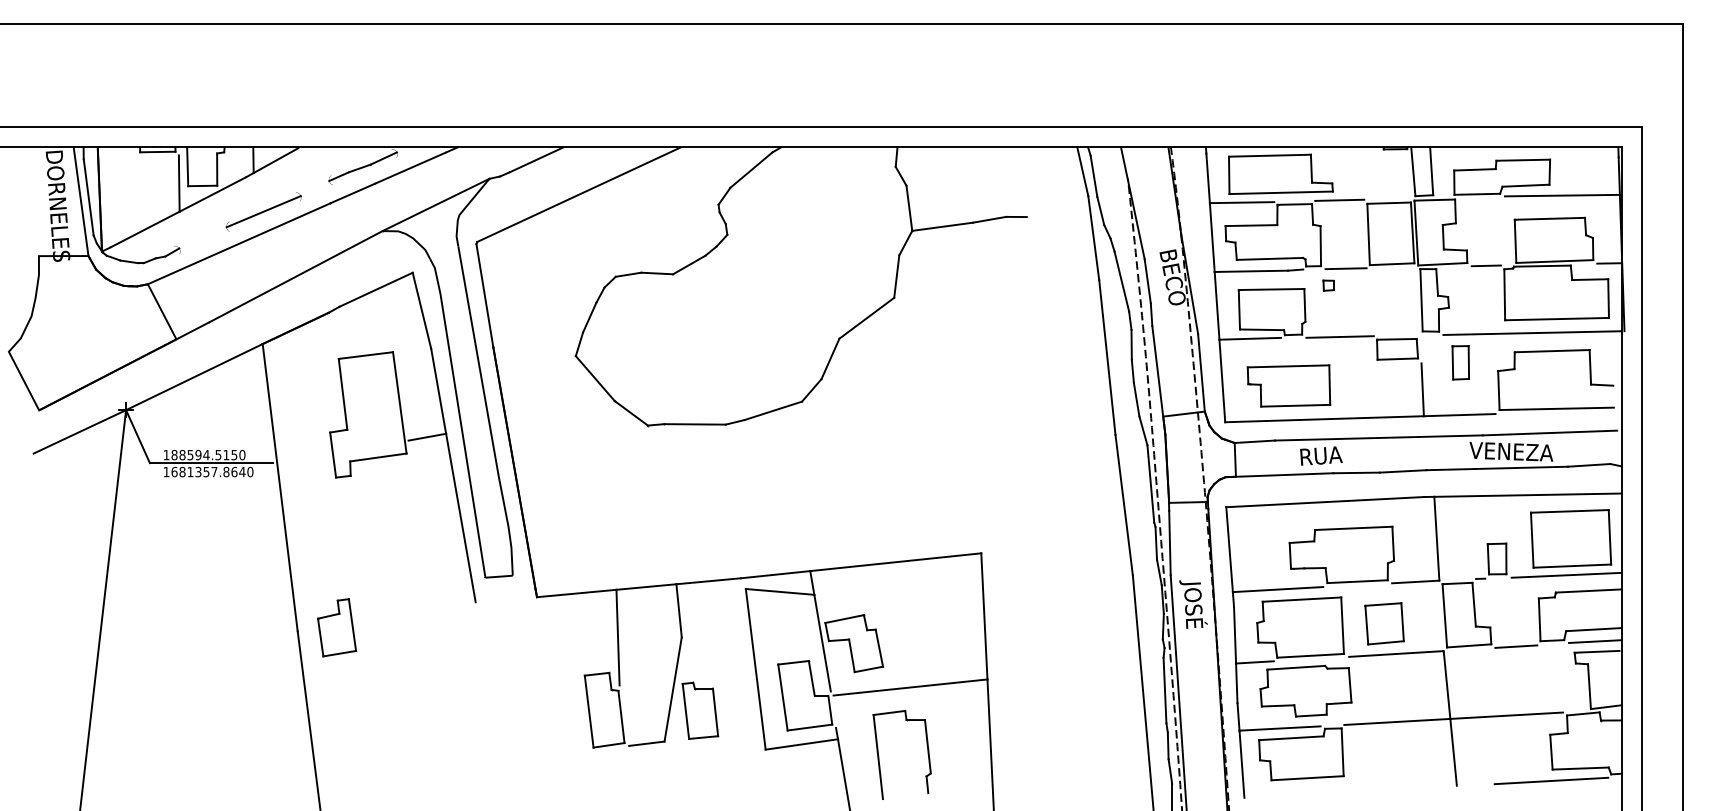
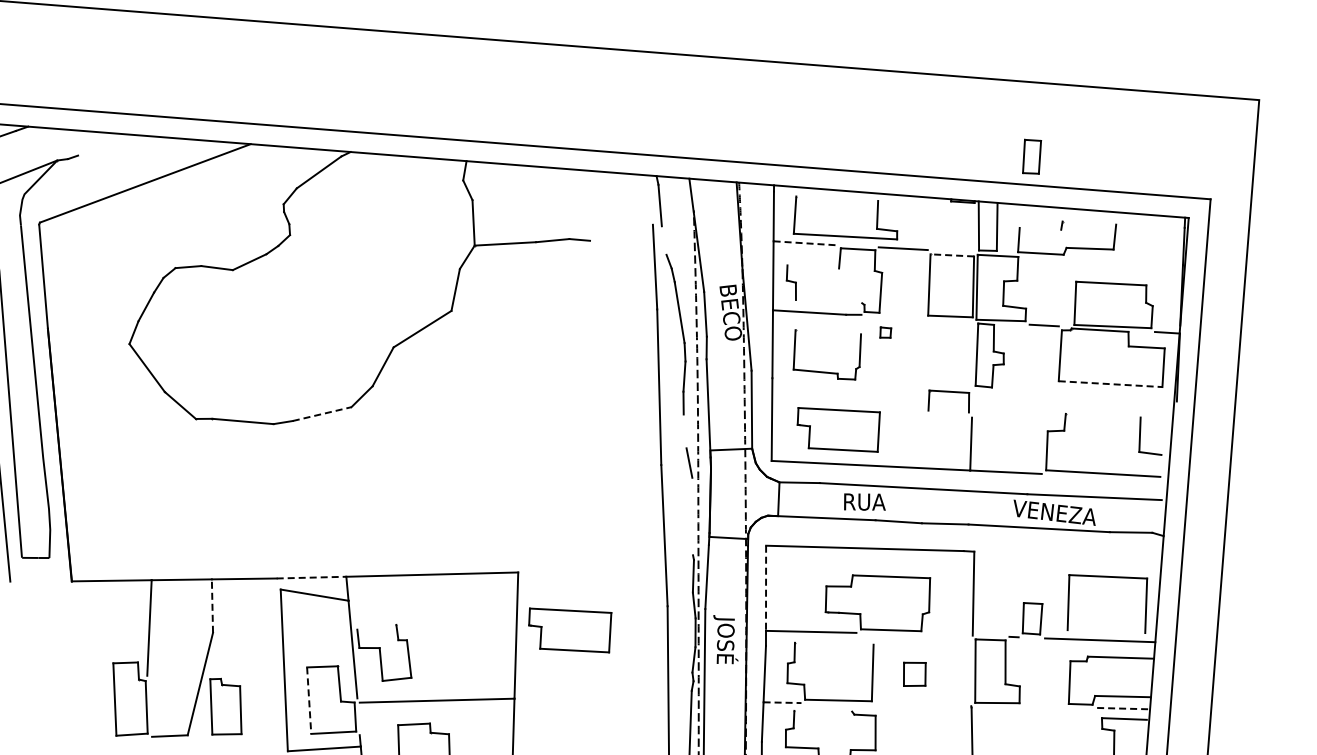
line: (1269, 155) -> (836, 198), removed
line: (536, 159) -> (105, 144), removed
line: (1523, 159) -> (1089, 222), removed
line: (1474, 169) -> (1040, 228), removed
line: (1082, 171) -> (649, 199), removed
line: (1561, 195) -> (1124, 261), removed
line: (1242, 202) -> (806, 243), solid -> dashed
line: (1389, 203) -> (952, 255), solid -> dashed
line: (1100, 210) -> (663, 240), removed
line: (1251, 225) -> (813, 266), removed
line: (1269, 258) -> (828, 301), removed
line: (1345, 268) -> (903, 317), removed
line: (1271, 289) -> (828, 332), removed
line: (1557, 319) -> (1111, 384), solid -> dashed
line: (1532, 332) -> (1085, 395), removed
line: (1339, 336) -> (892, 384), removed
line: (1250, 338) -> (803, 379), removed
line: (1551, 351) -> (1102, 416), removed
line: (1397, 358) -> (948, 410), removed
part: (1460, 362) -> (1031, 156), moved
line: (1136, 399) -> (685, 431), removed
line: (773, 410) -> (322, 413), solid -> dashed
line: (1150, 483) -> (692, 516), removed
line: (1527, 494) -> (1067, 556), removed
line: (1229, 549) -> (765, 588), solid -> dashed
line: (1572, 565) -> (1106, 630), removed
line: (775, 574) -> (311, 577), solid -> dashed
line: (1415, 581) -> (948, 634), removed
line: (1301, 599) -> (833, 643), removed
part: (1036, 606) -> (569, 629), added
line: (679, 610) -> (212, 605), solid -> dashed
line: (844, 618) -> (376, 626), removed
part: (1384, 623) -> (914, 674), size x0.6
line: (1595, 641) -> (1123, 708), solid -> dashed
line: (1516, 646) -> (1044, 707), removed
line: (1396, 653) -> (924, 704), removed
line: (1254, 662) -> (782, 702), solid -> dashed
line: (1296, 667) -> (823, 711), removed
line: (783, 698) -> (309, 701), solid -> dashed

